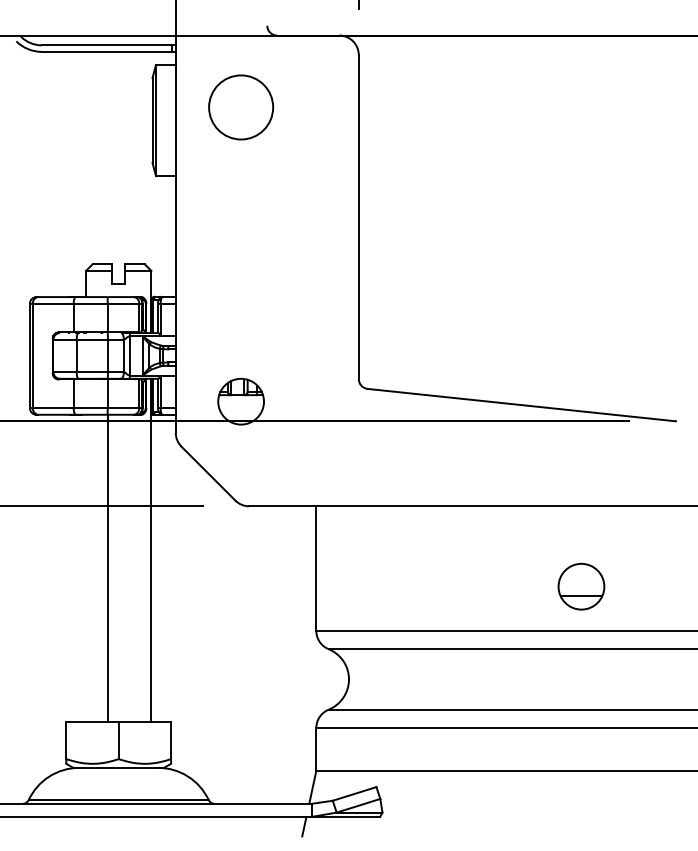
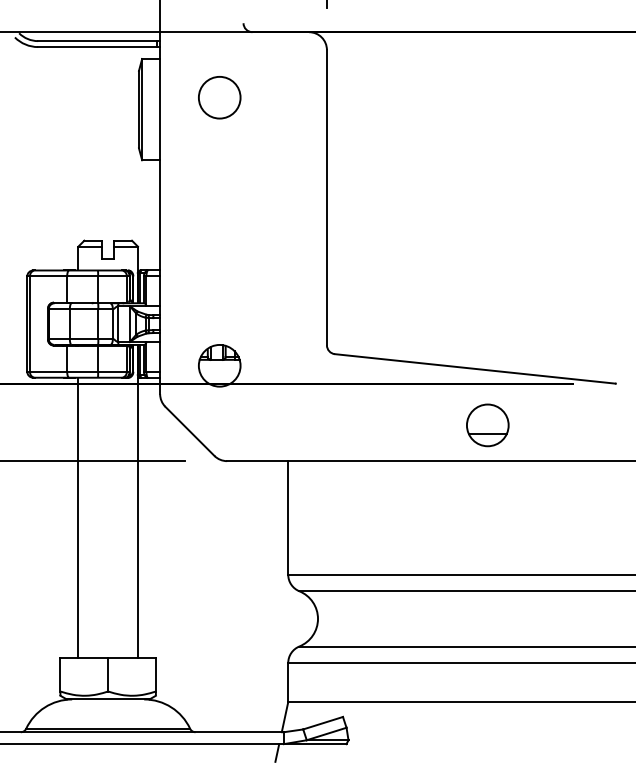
circle: (240, 107) -> (219, 97), size x0.71
line: (108, 568) -> (78, 517), moved
part: (581, 586) -> (487, 425), moved

